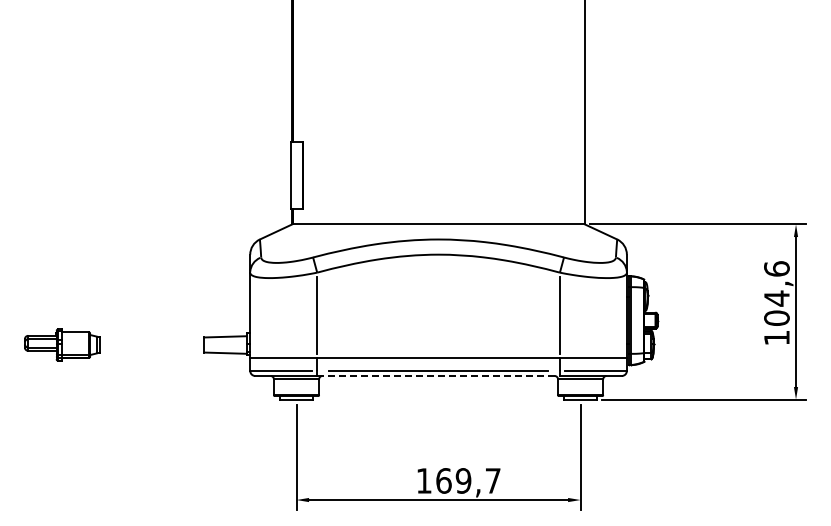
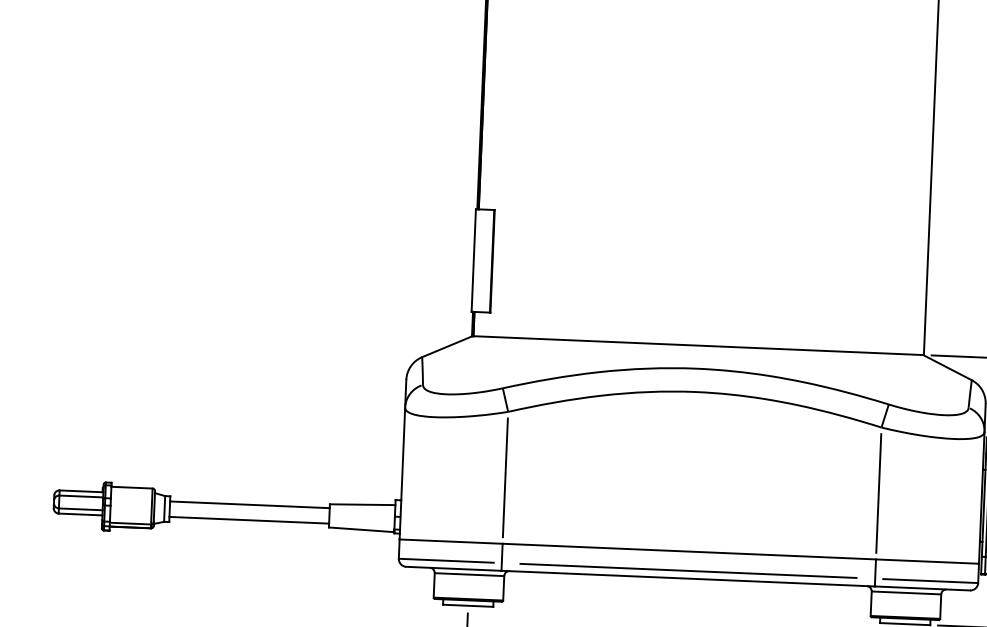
line: (152, 340) -> (250, 505), added
line: (152, 350) -> (249, 520), added
line: (439, 375) -> (689, 577), dashed -> solid

